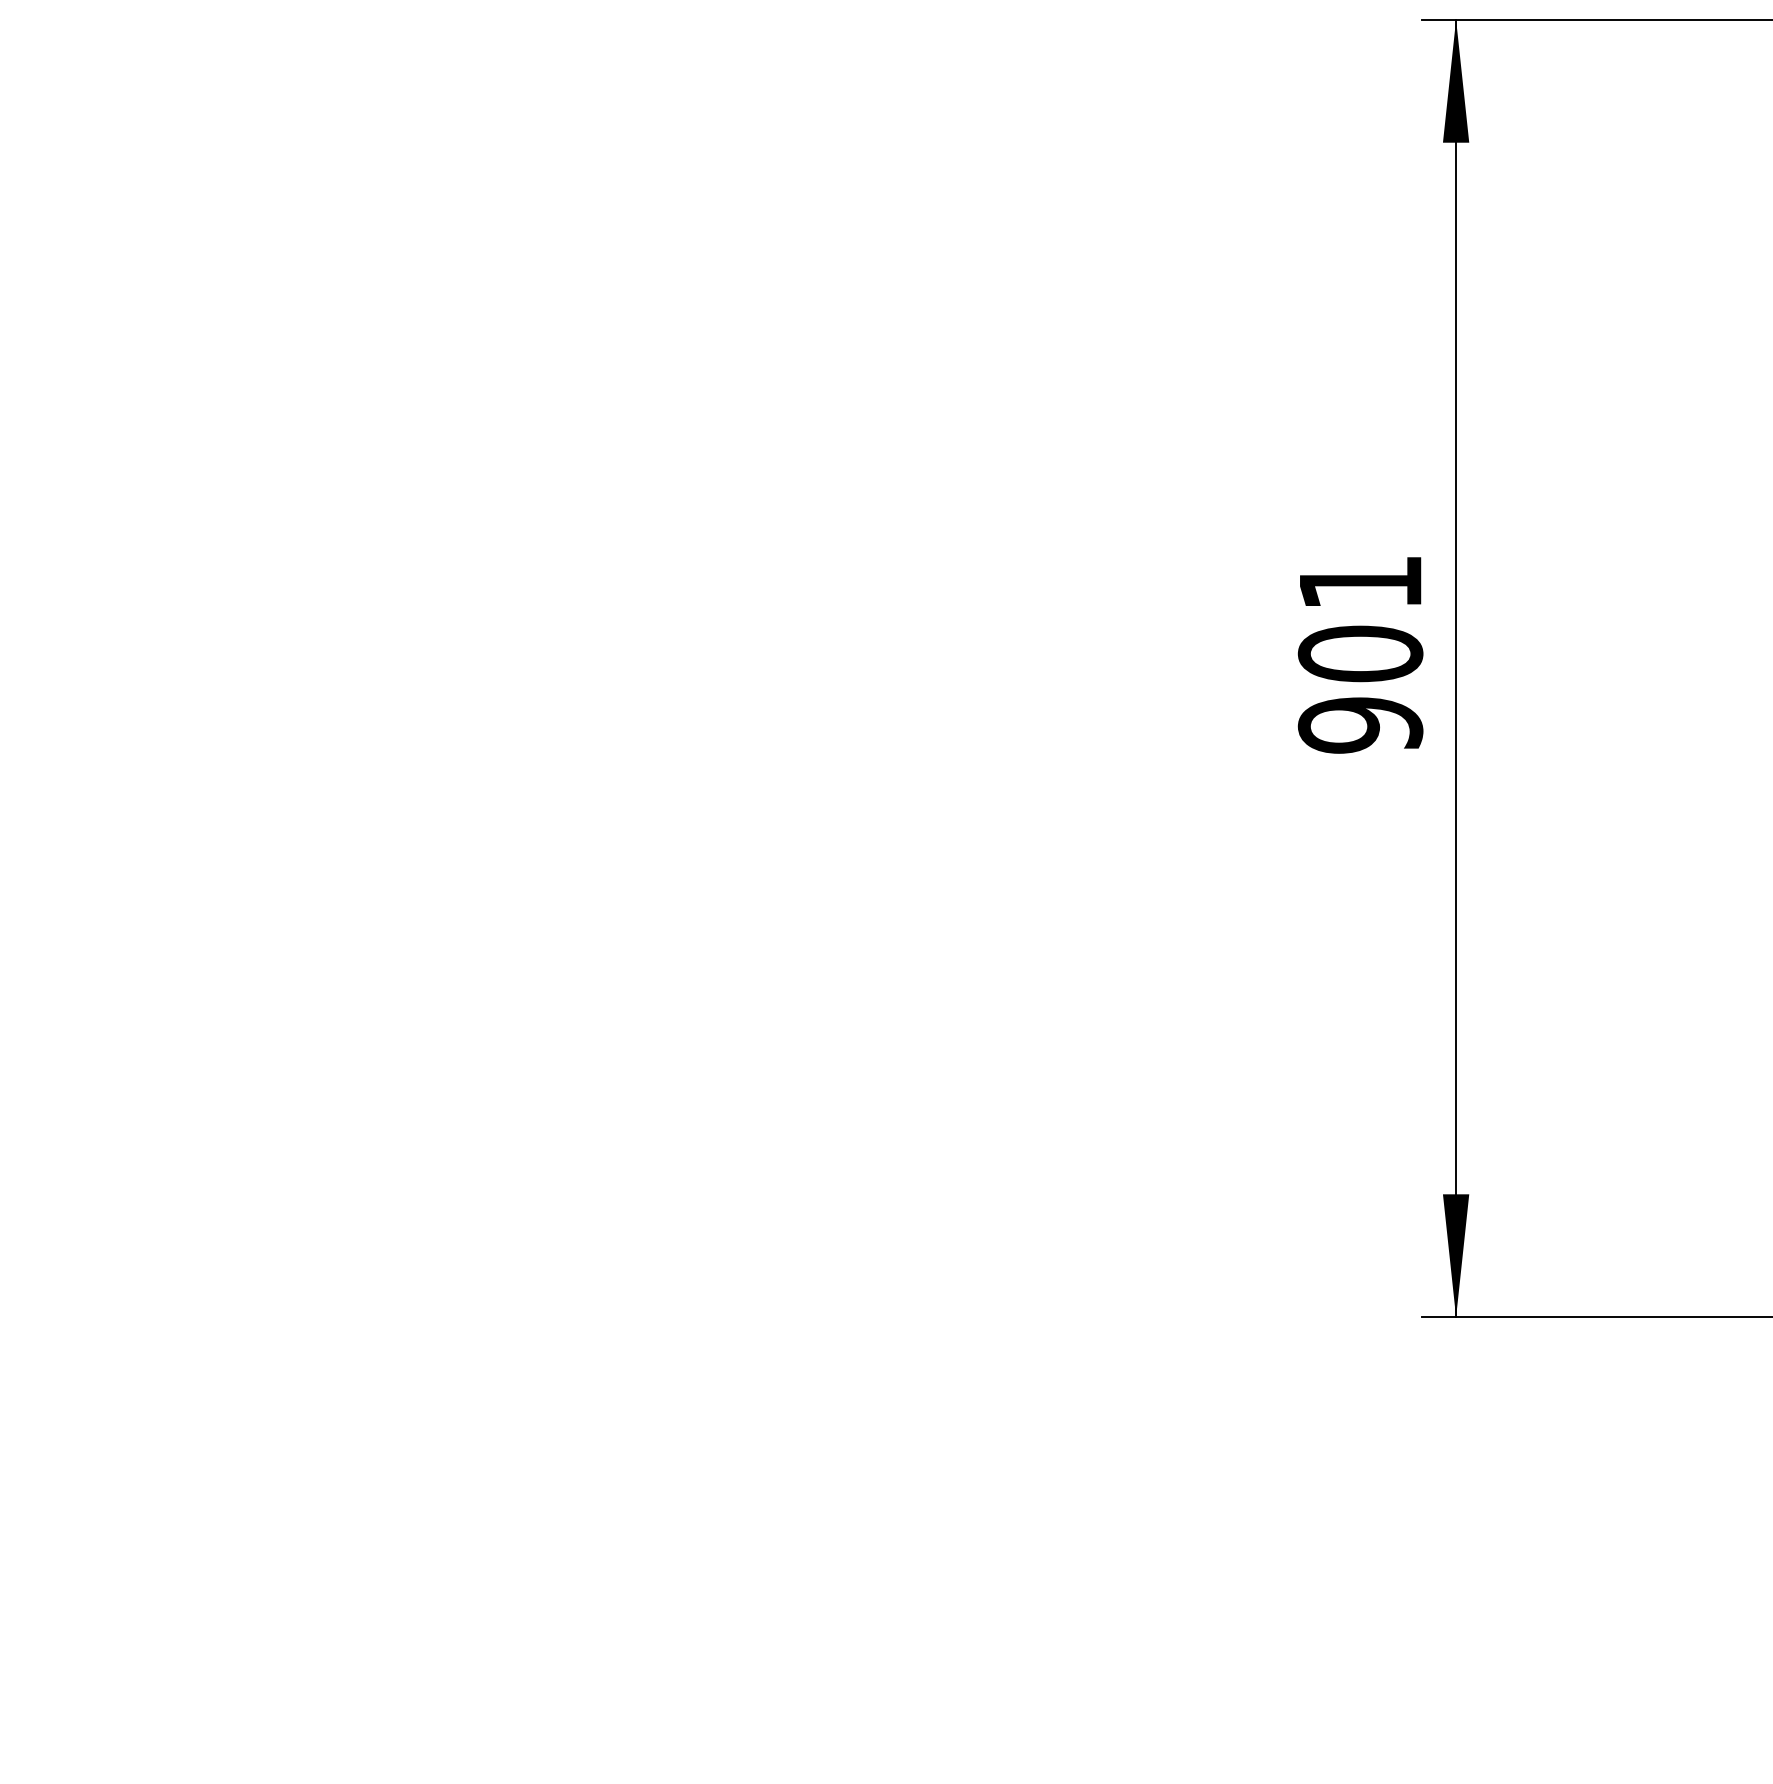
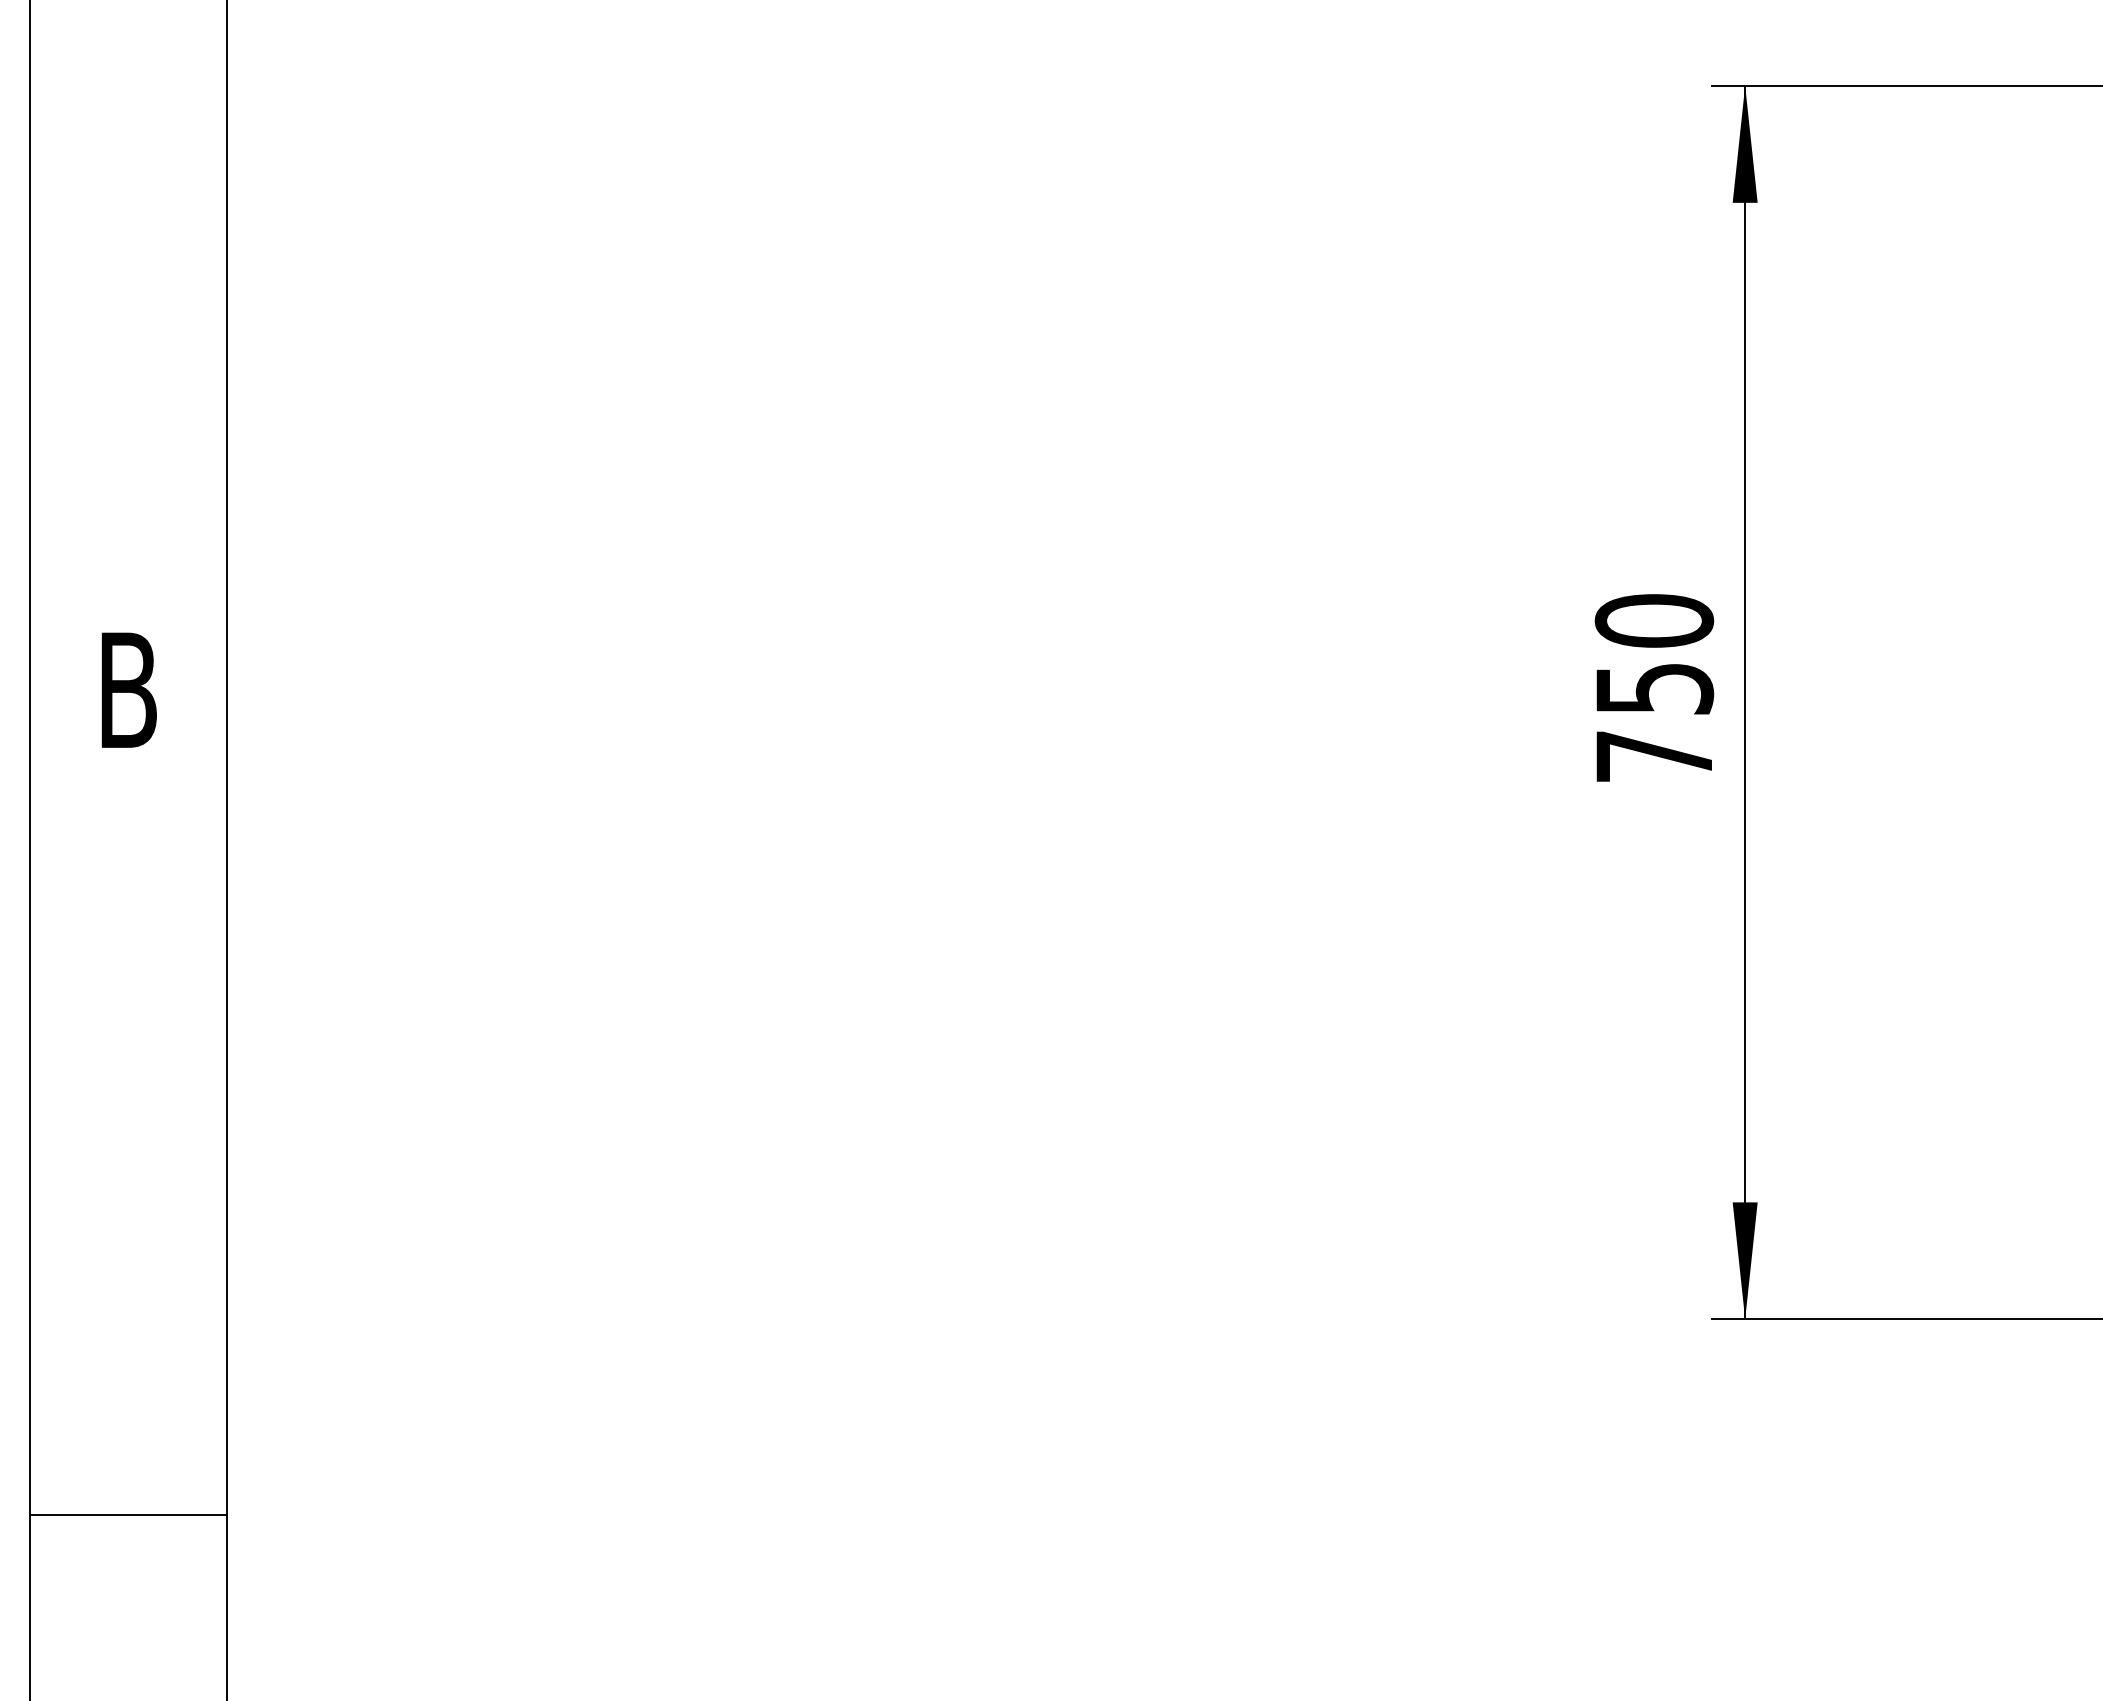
text: (1360, 653) -> (1654, 688), 901 -> 750

